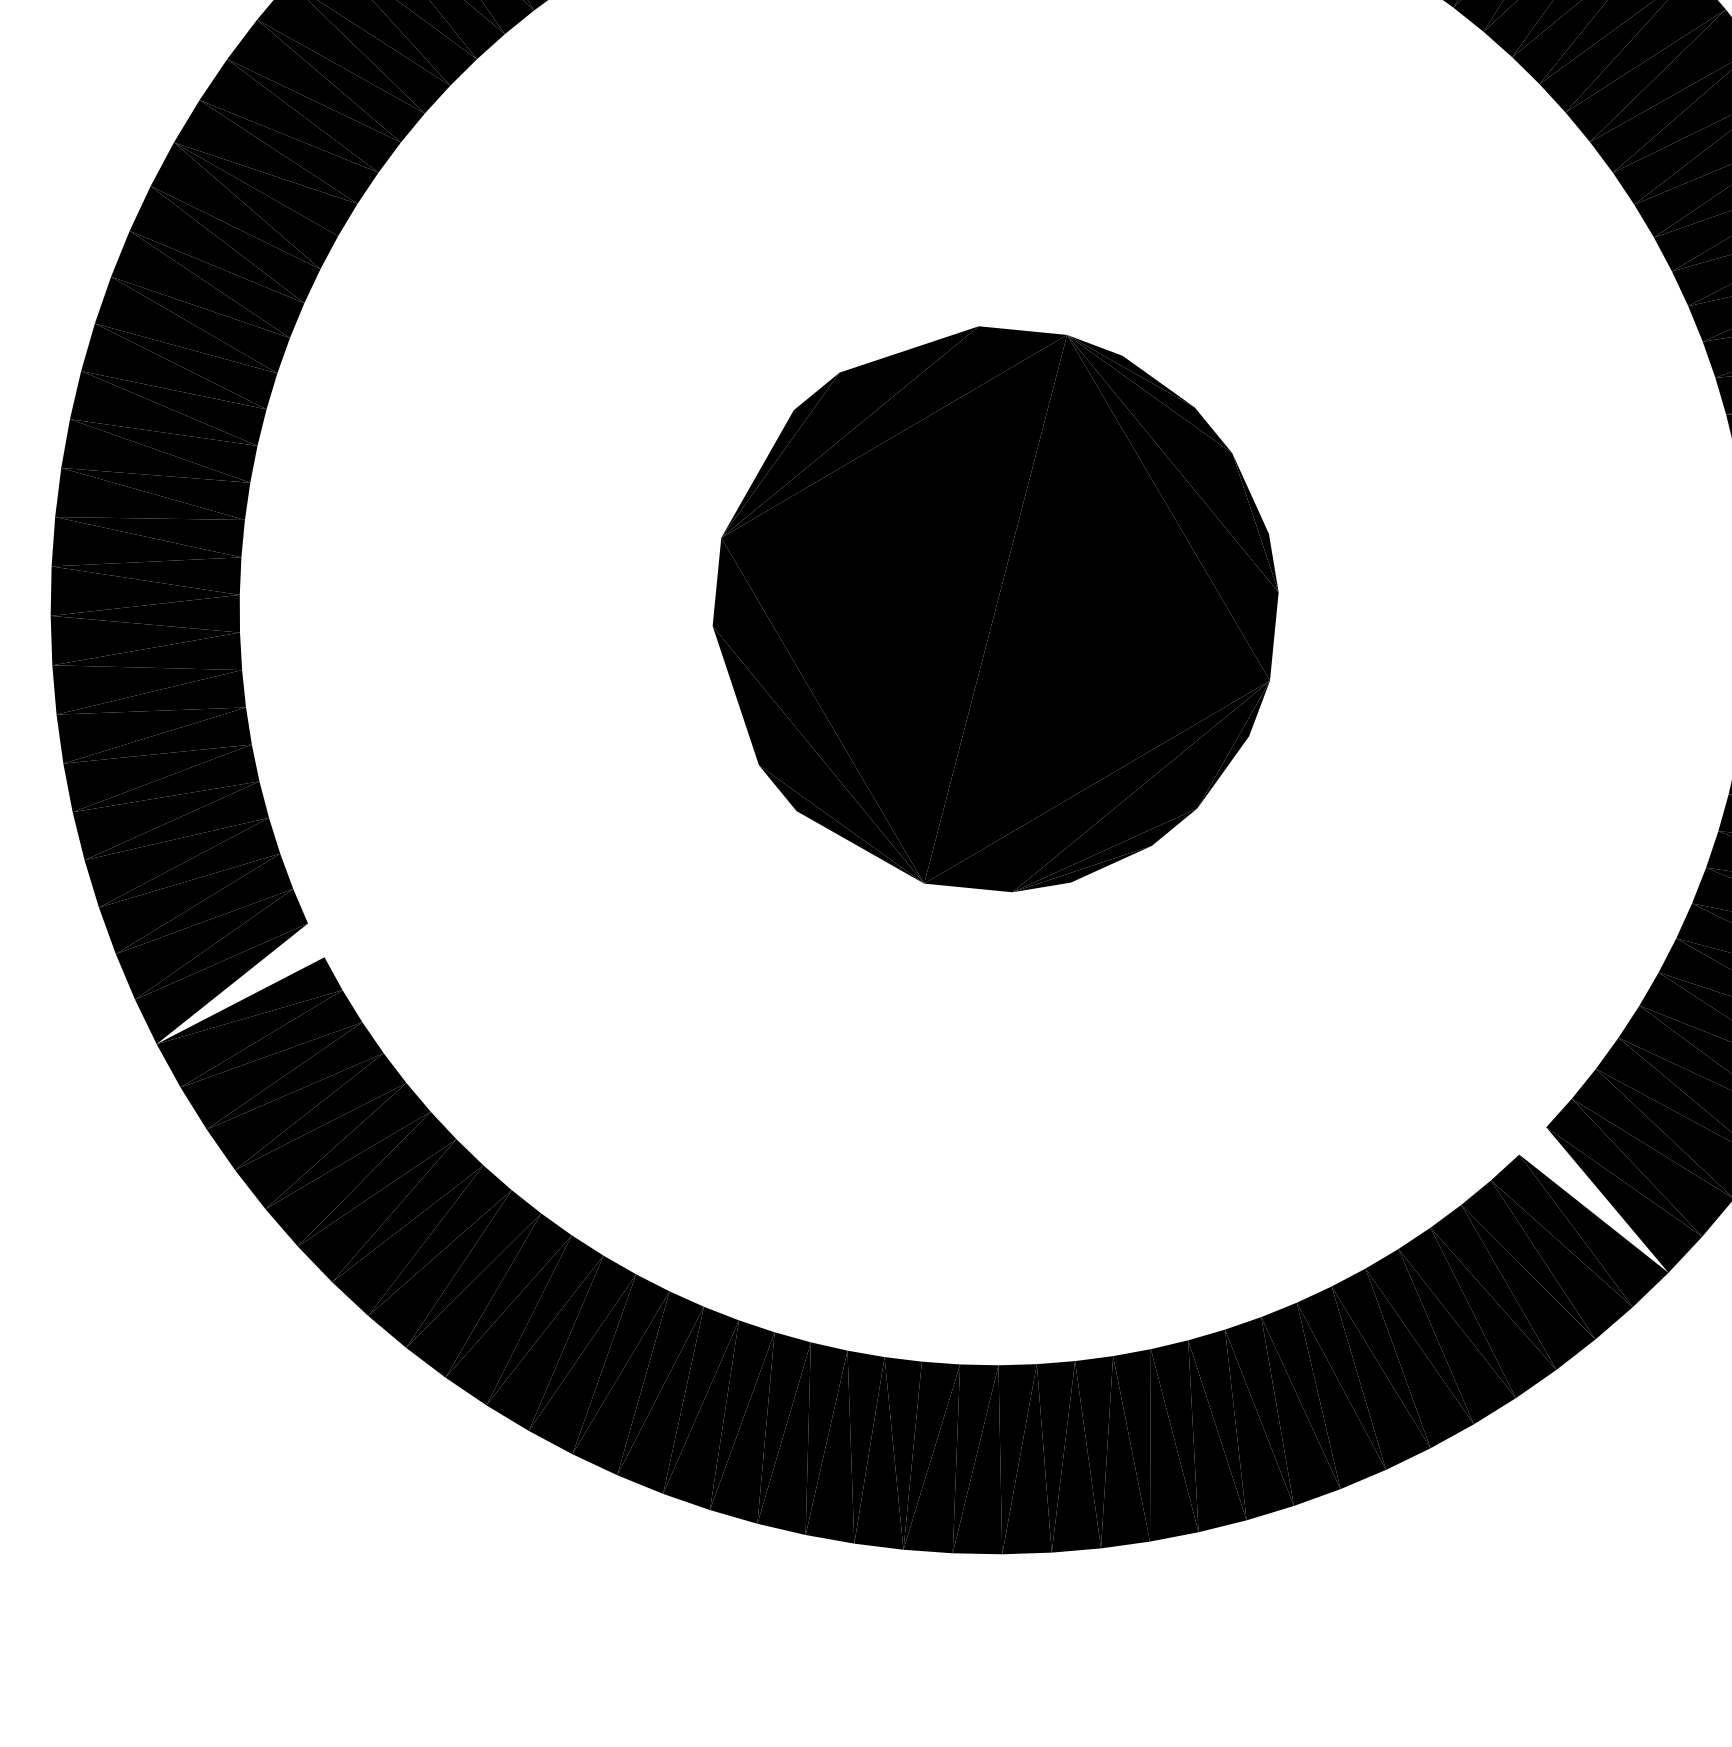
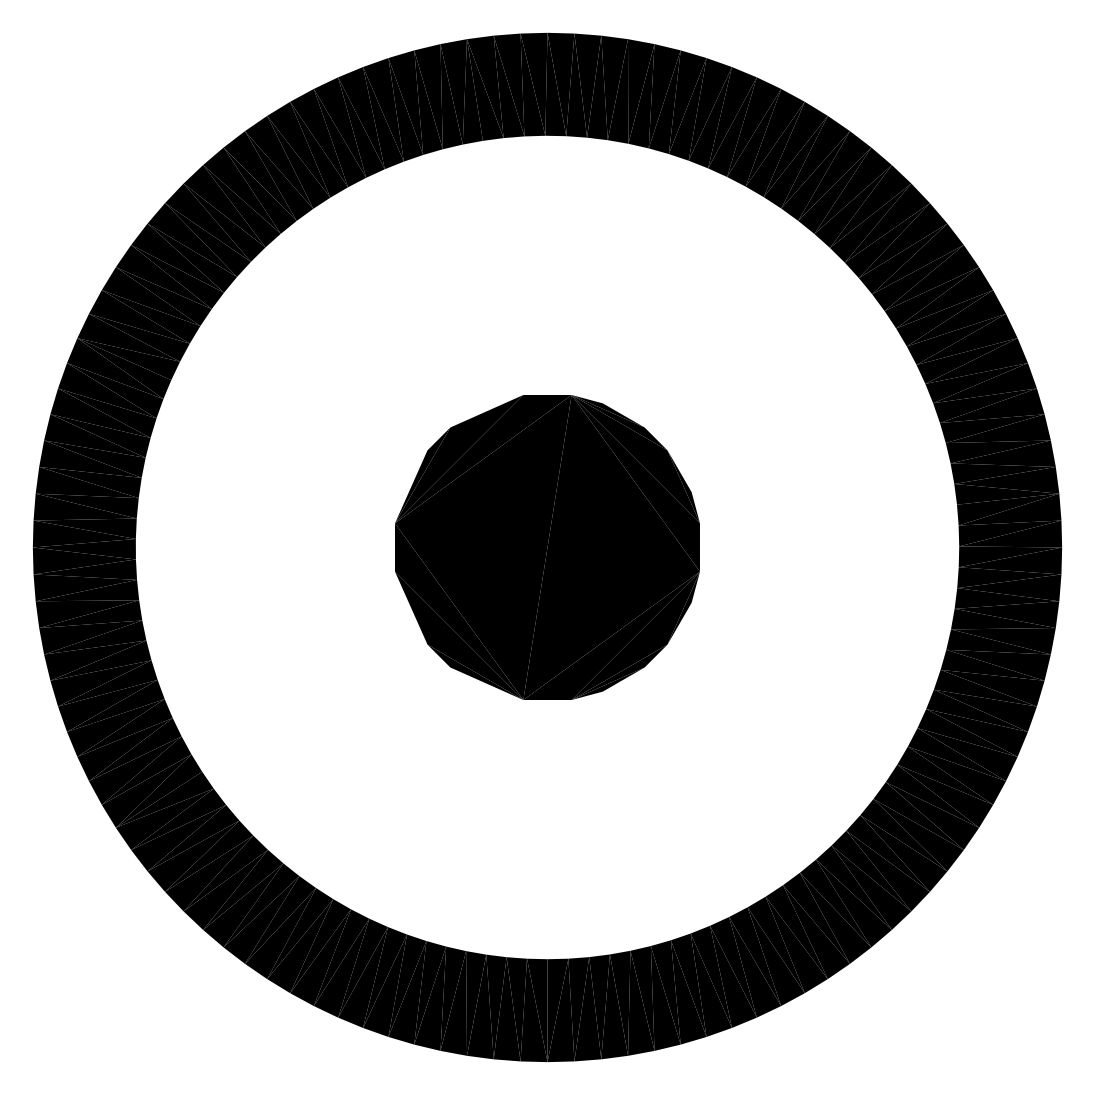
fill: (241, 983) -> (158, 790), added
fill: (1594, 1199) -> (903, 835), added

